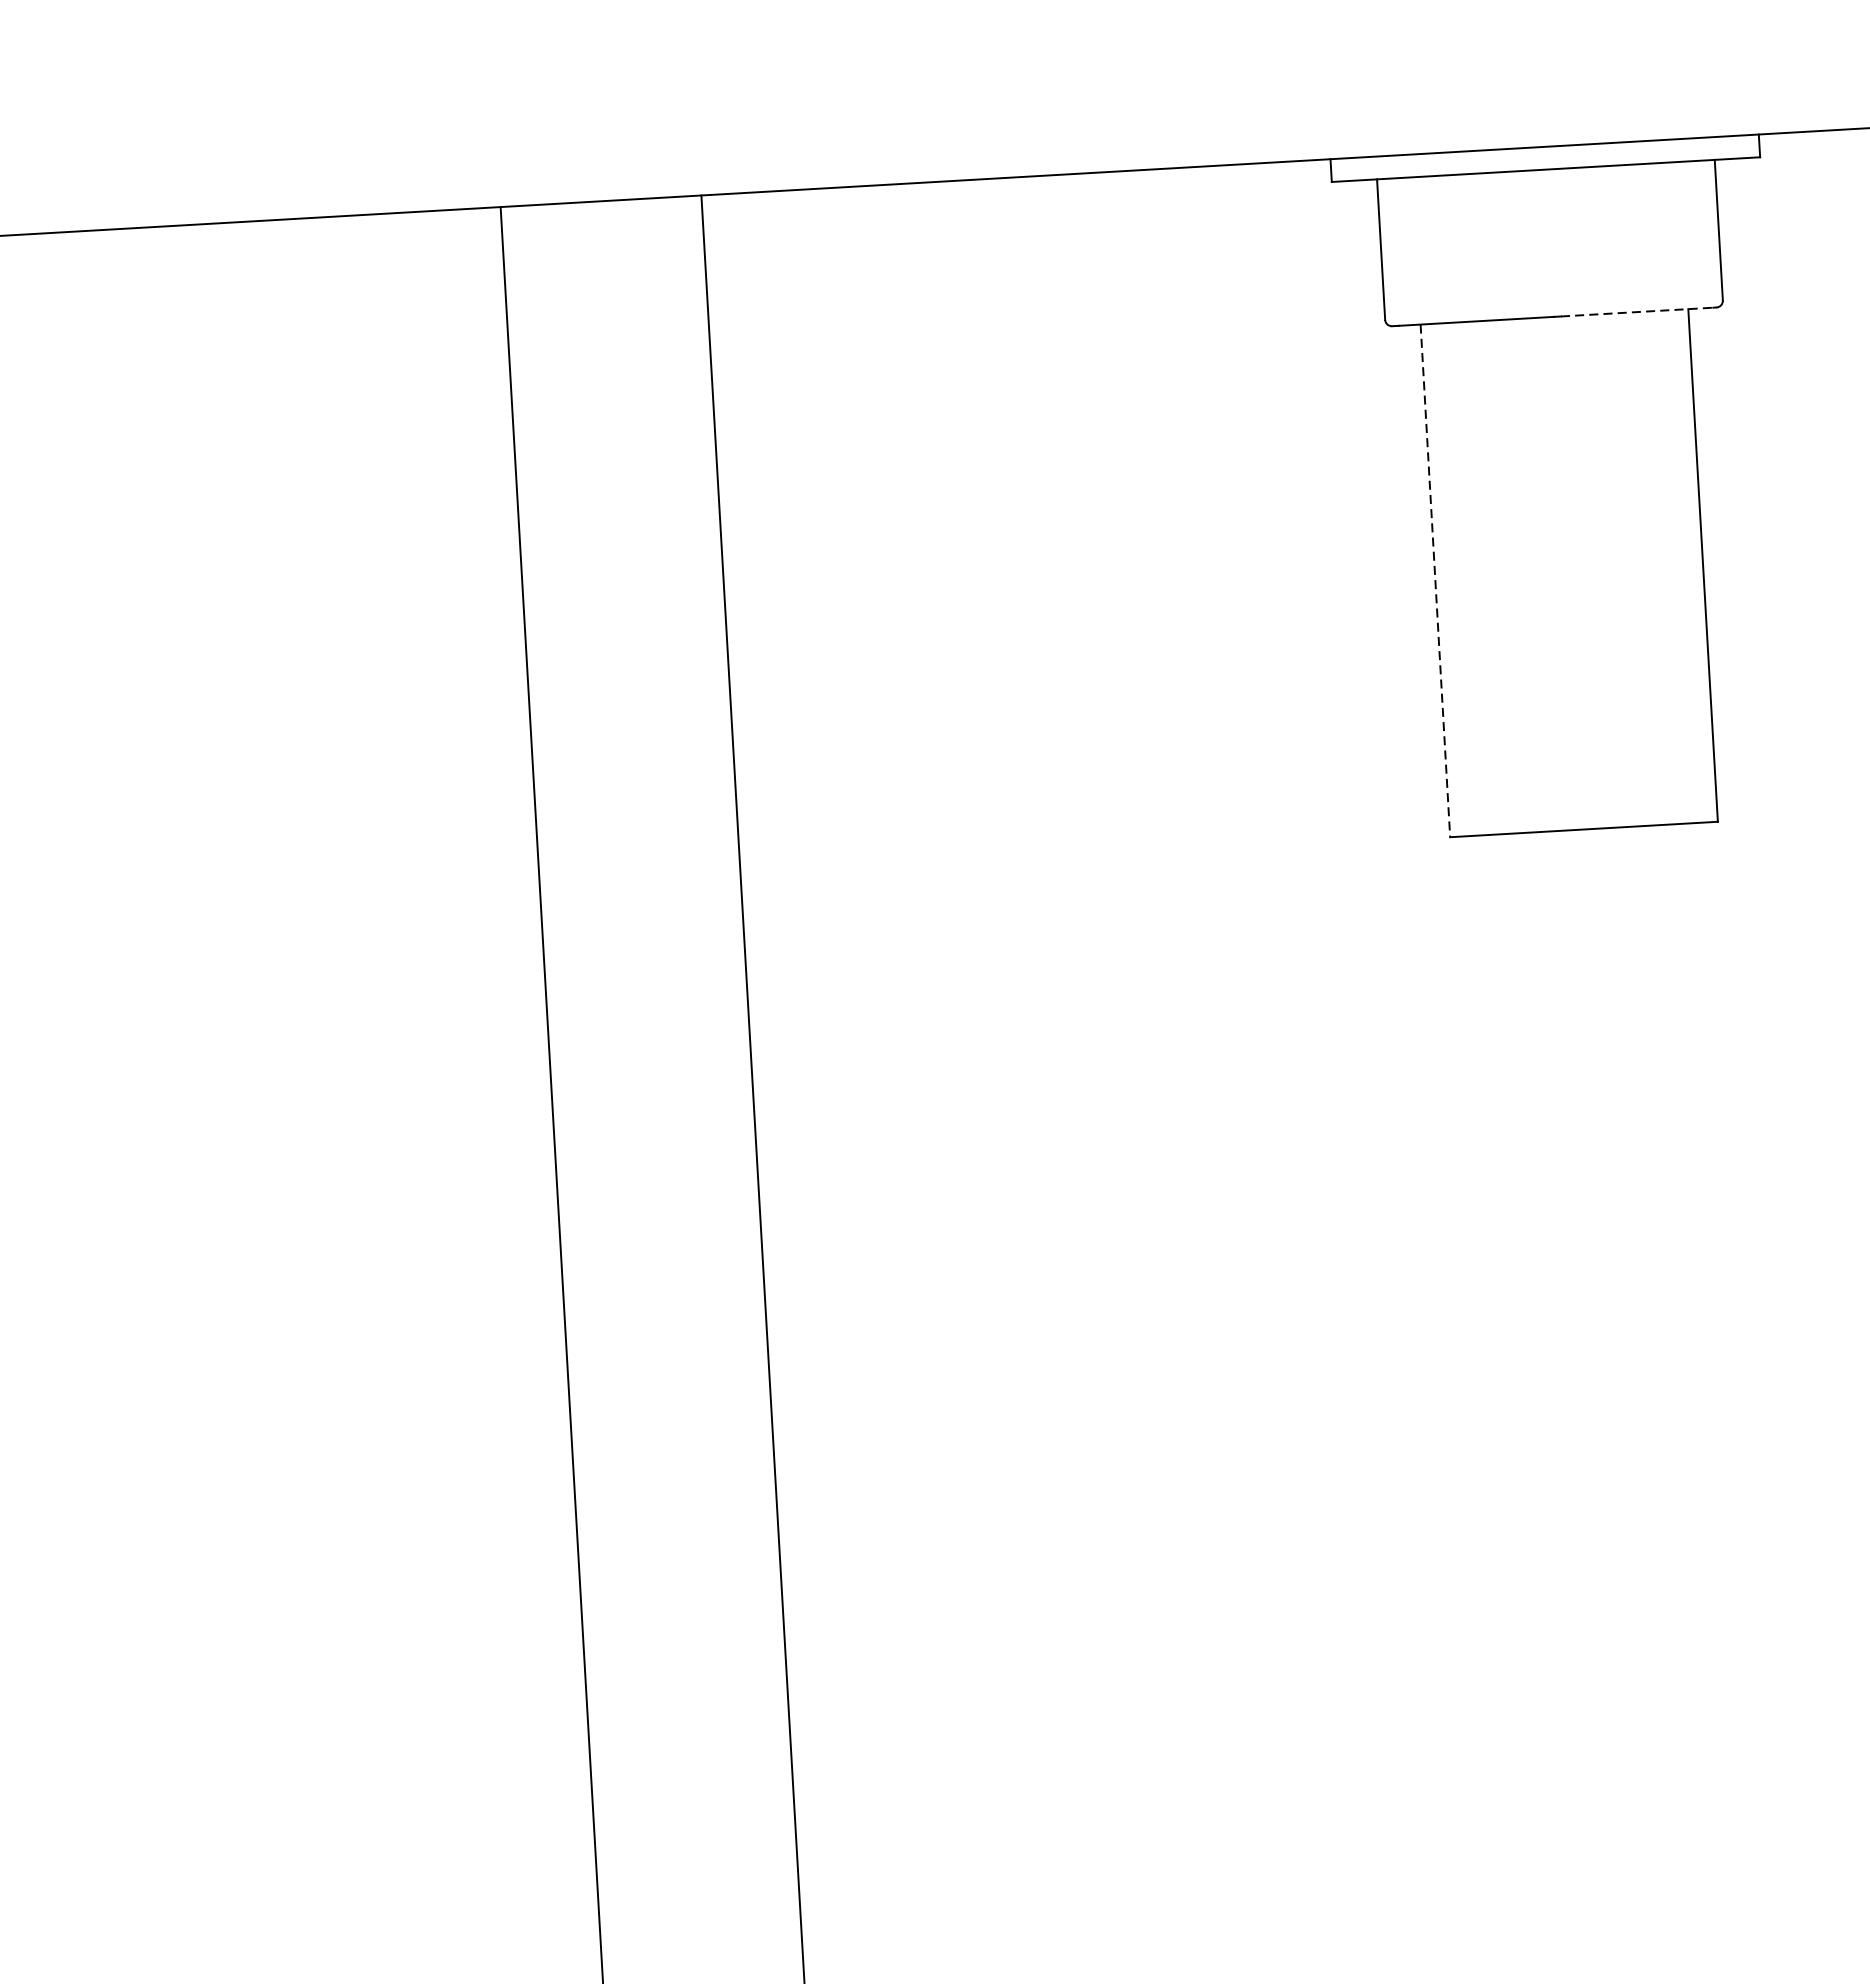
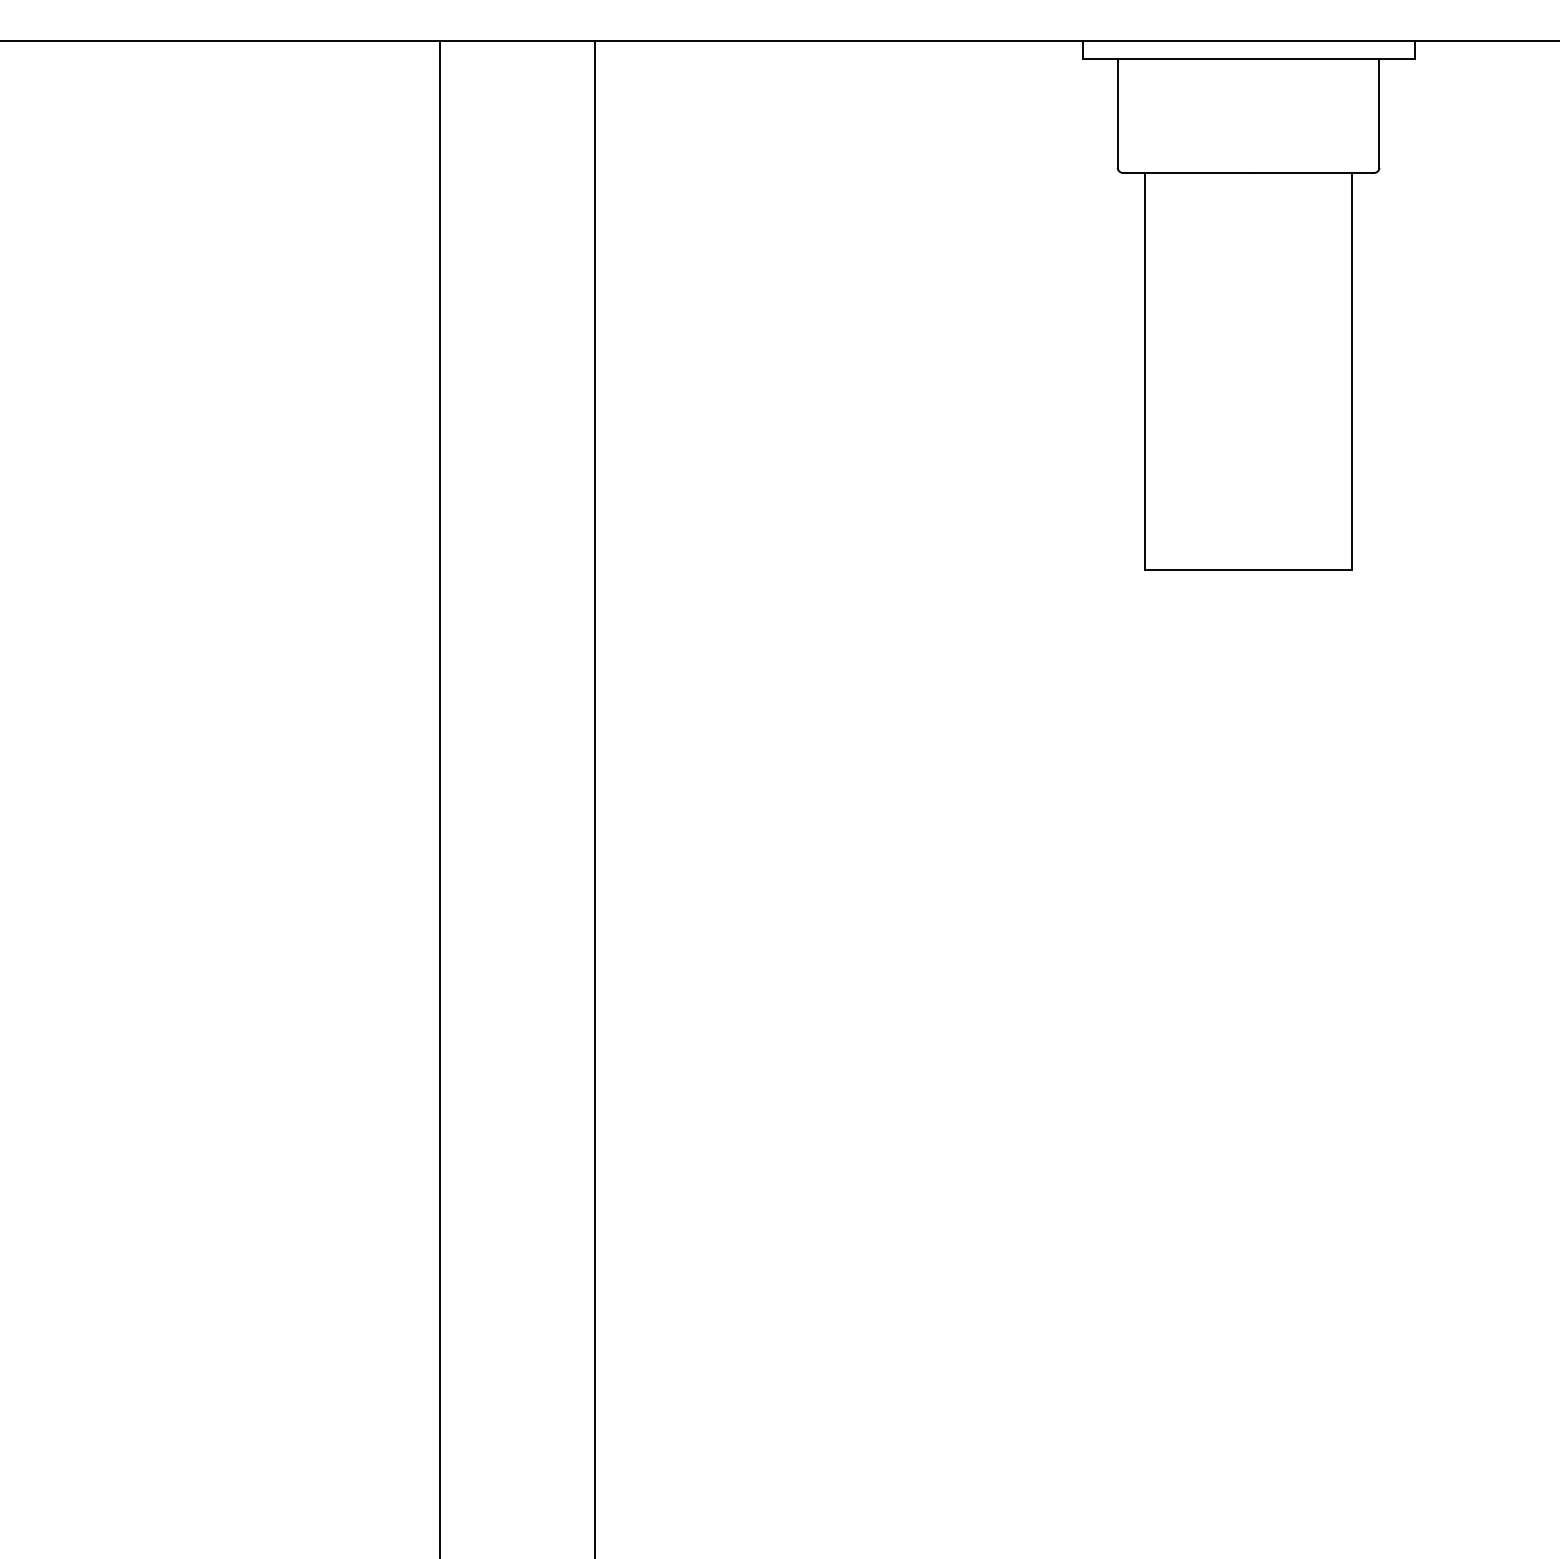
line: (1638, 311) -> (1313, 172), dashed -> solid
line: (1434, 580) -> (1144, 371), dashed -> solid

